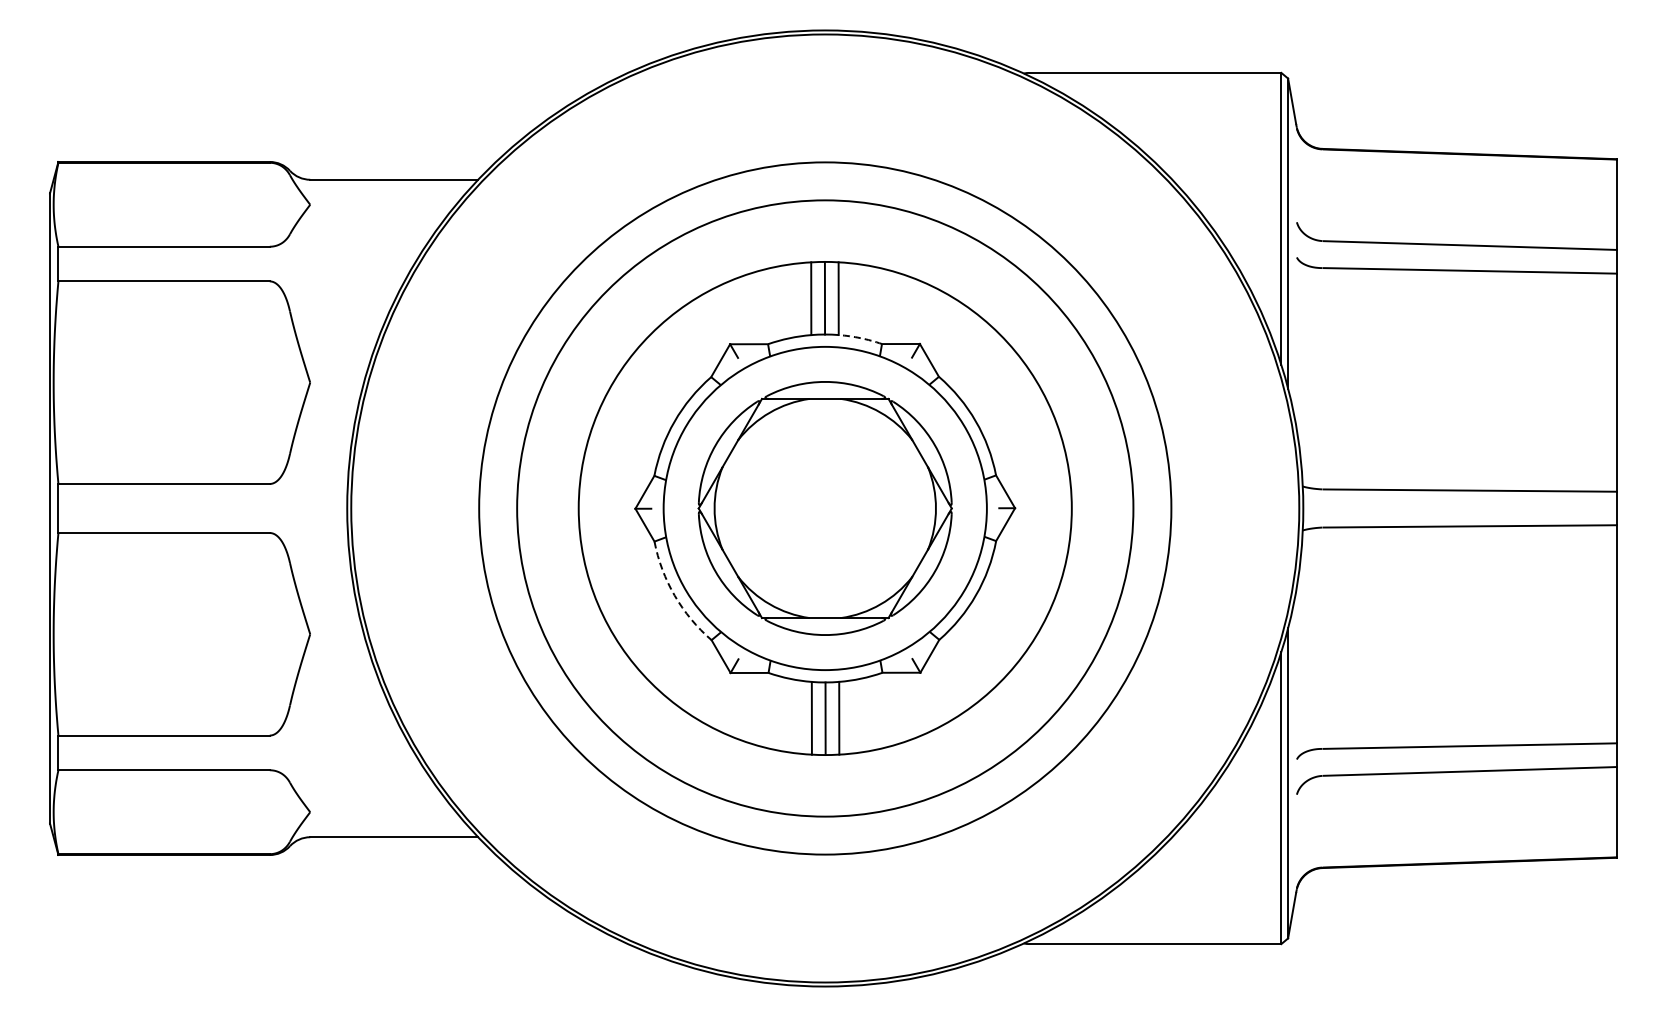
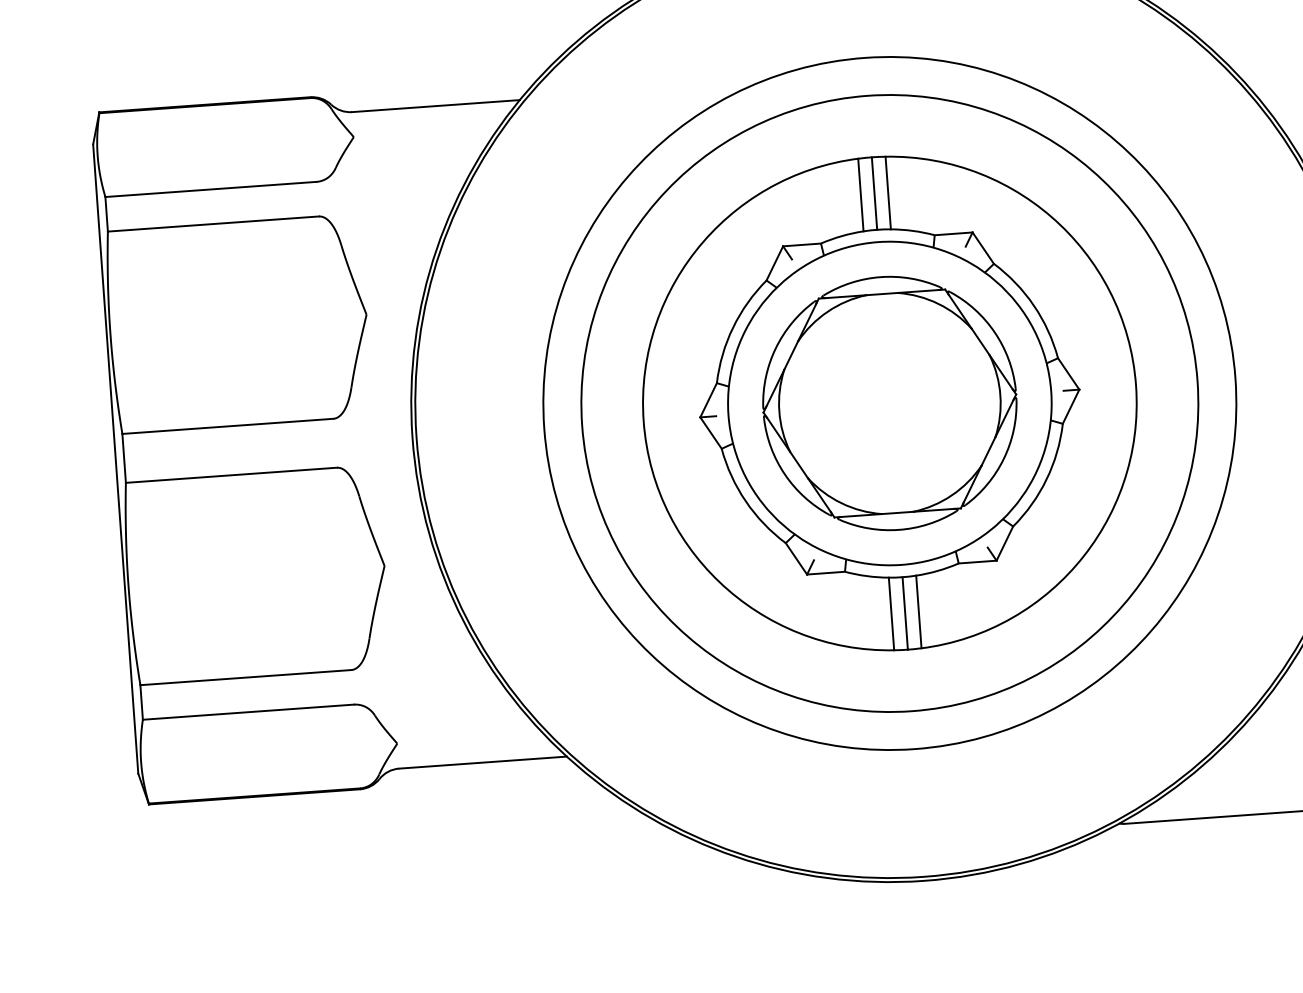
arc: (860, 338) -> (912, 231), dashed -> solid
arc: (674, 595) -> (745, 501), dashed -> solid

